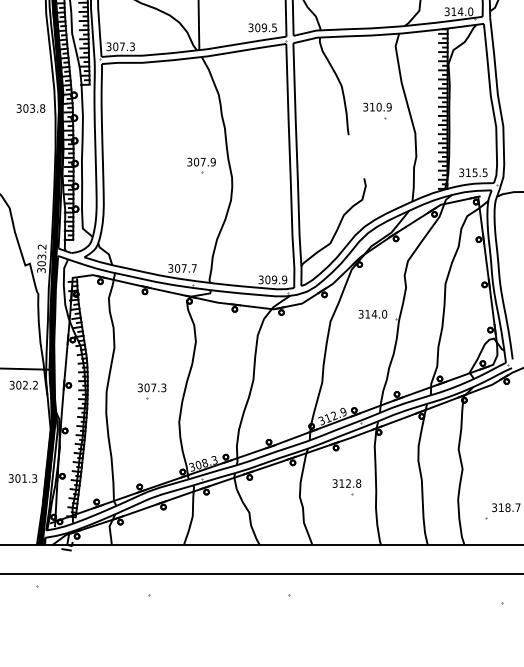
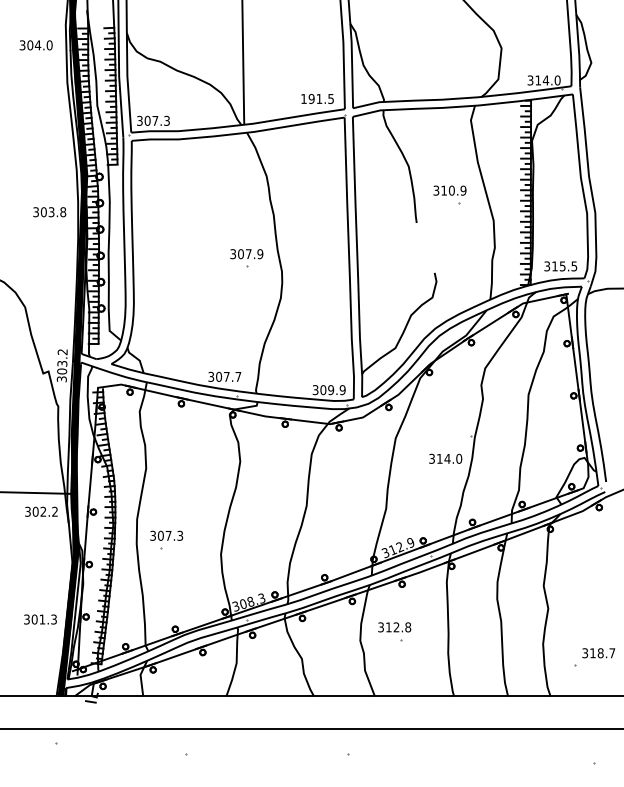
text: (257, 27) -> (311, 98), 309.5 -> 191.5
text: (30, 108) -> (49, 212), moved
text: (372, 313) -> (445, 458), moved
part: (151, 391) -> (166, 539), moved
part: (346, 487) -> (394, 631), moved

